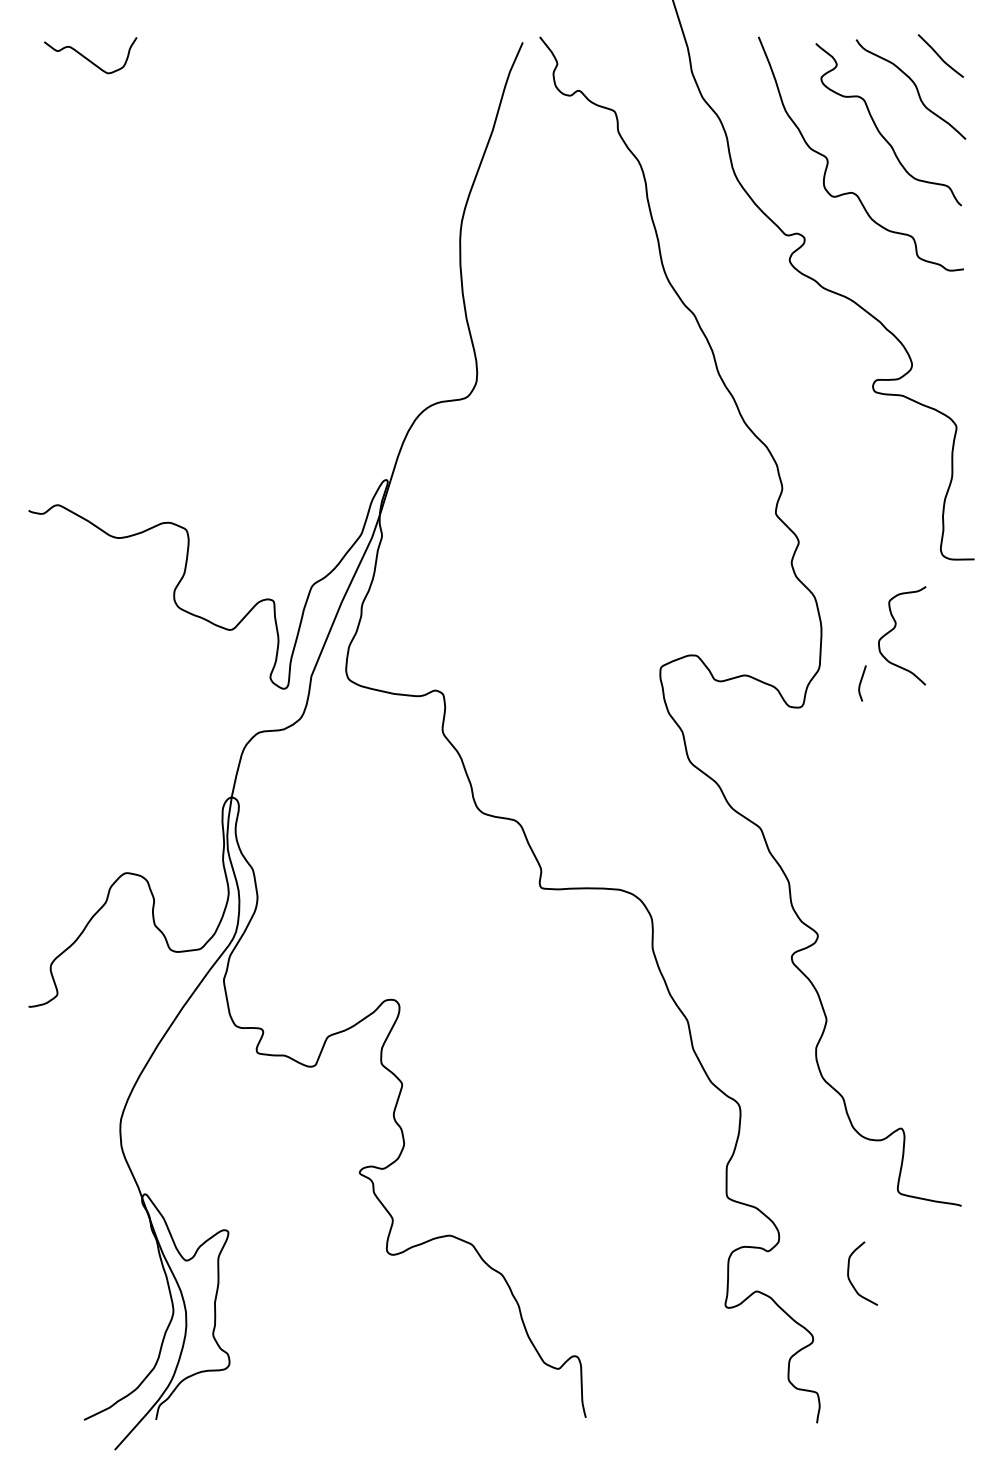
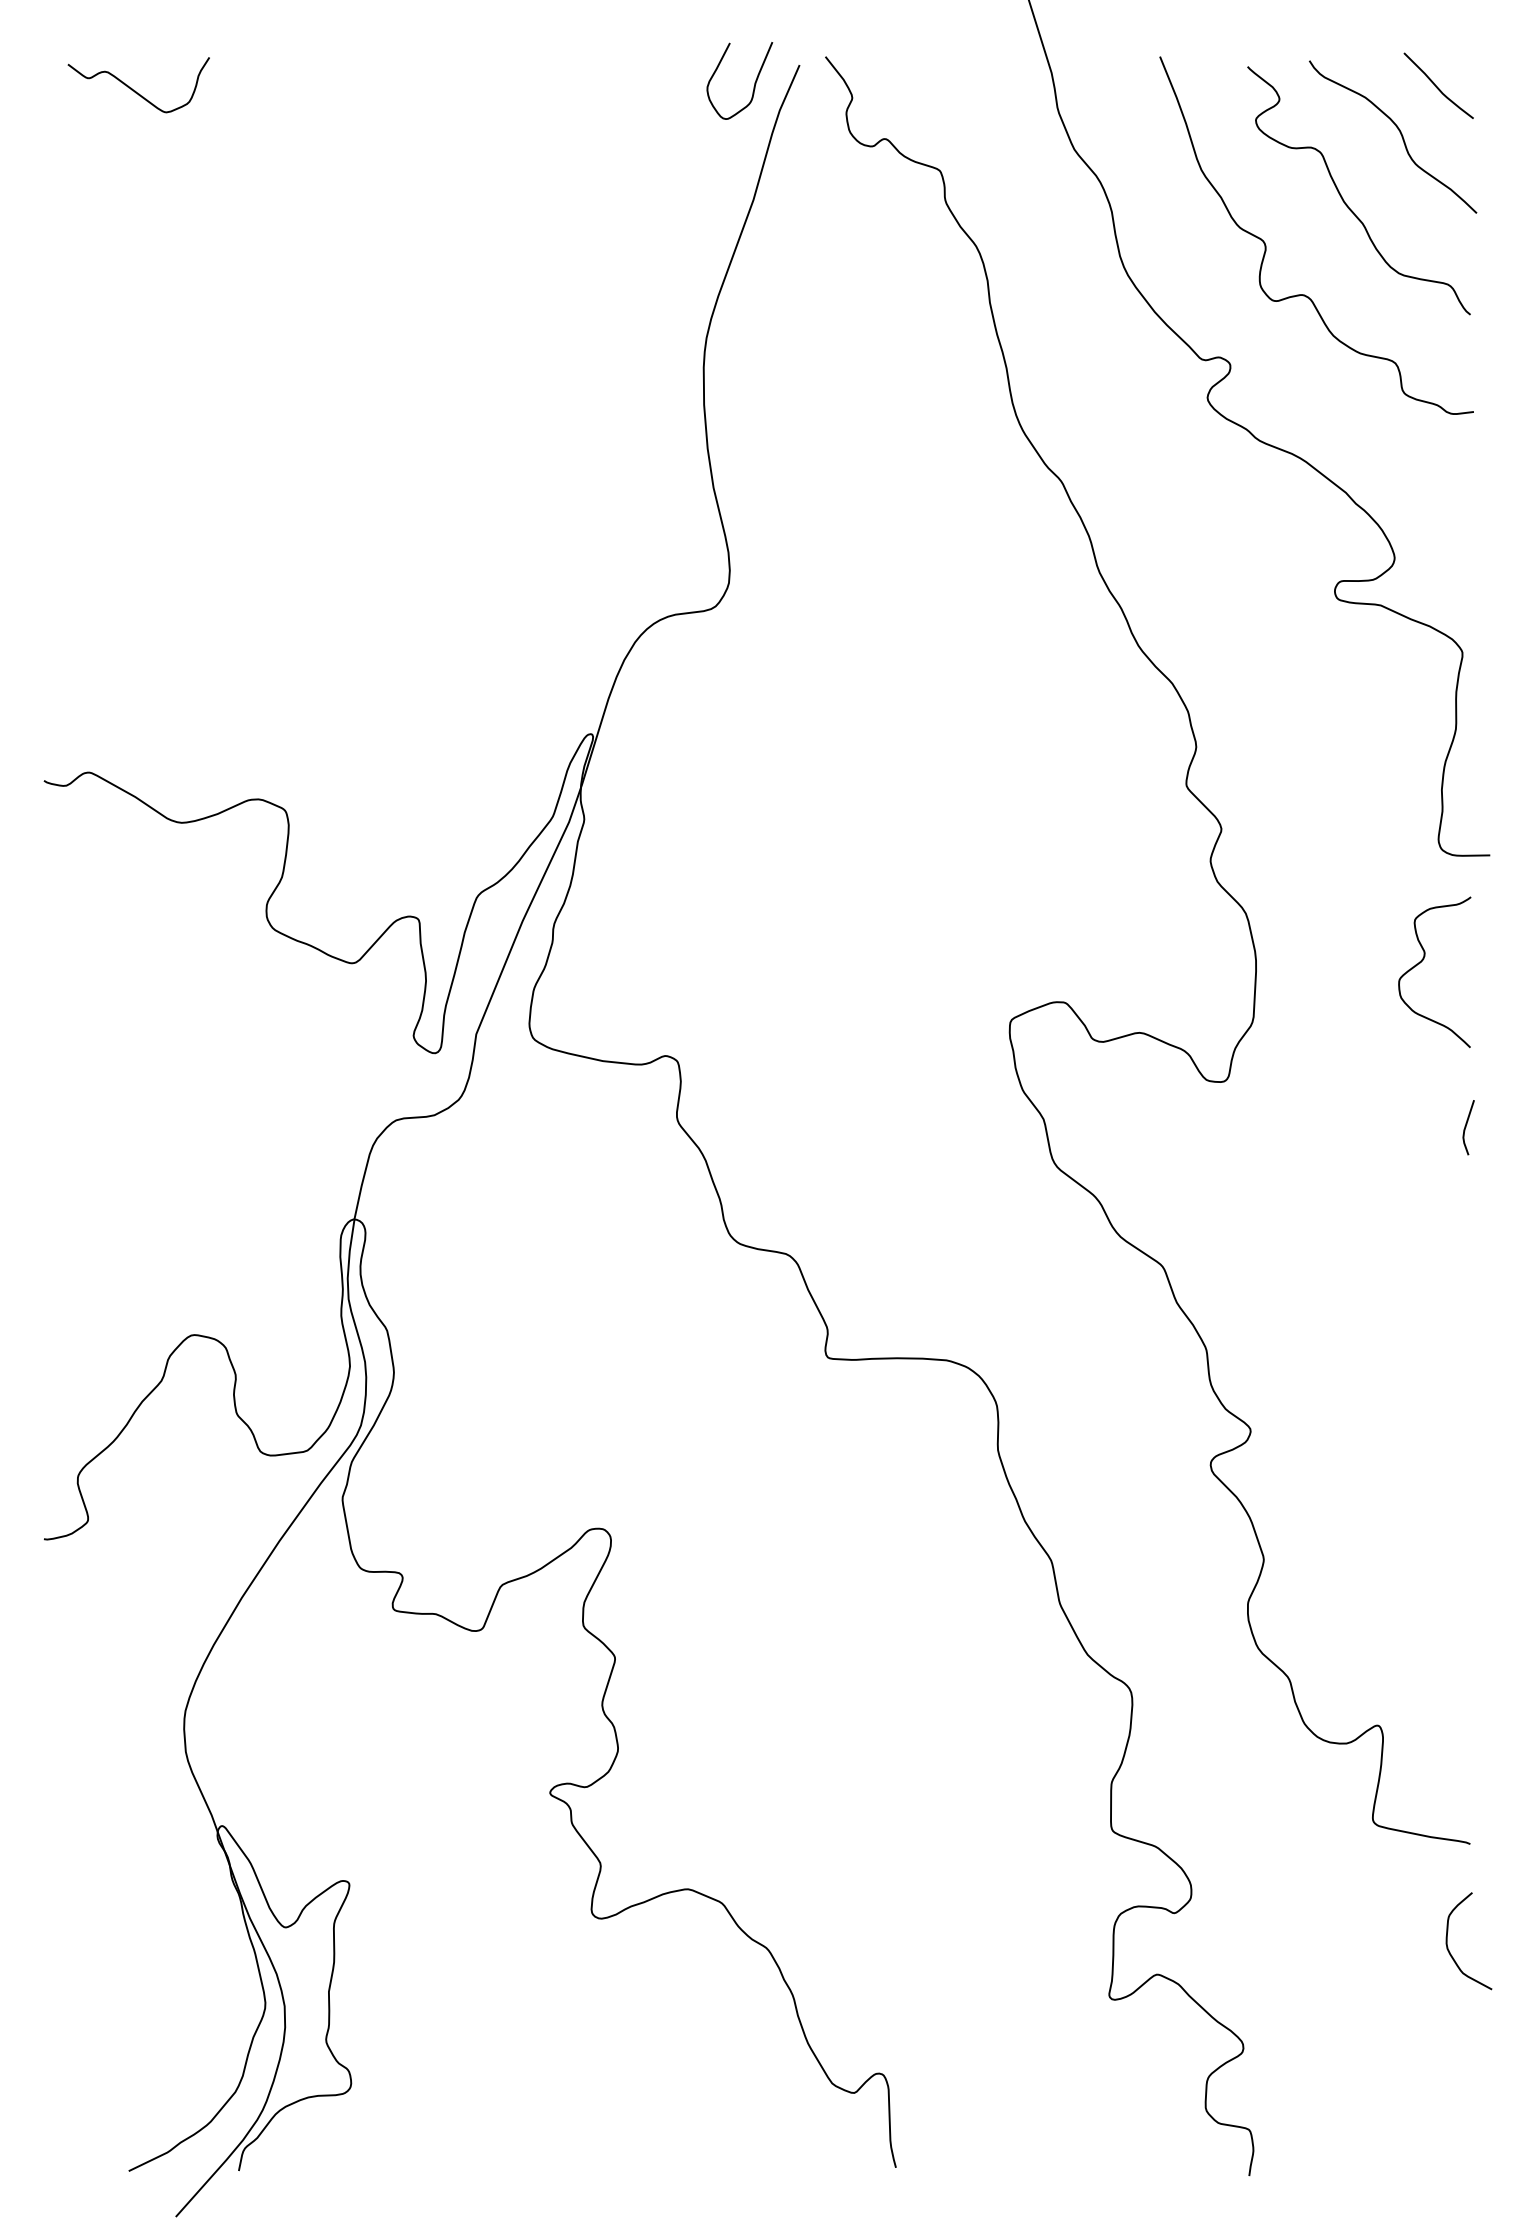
curve: (492, 55) -> (753, 85), added
curve: (894, 629) -> (1422, 962), moved
line: (861, 683) -> (1467, 1127), moved
curve: (849, 1271) -> (1448, 1937), moved

